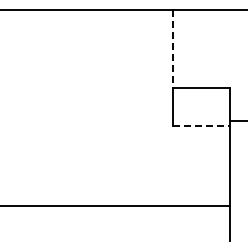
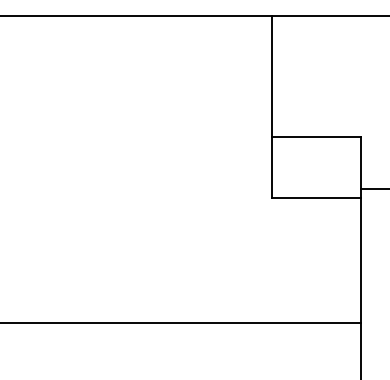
line: (172, 48) -> (271, 76), dashed -> solid
line: (201, 126) -> (316, 198), dashed -> solid

